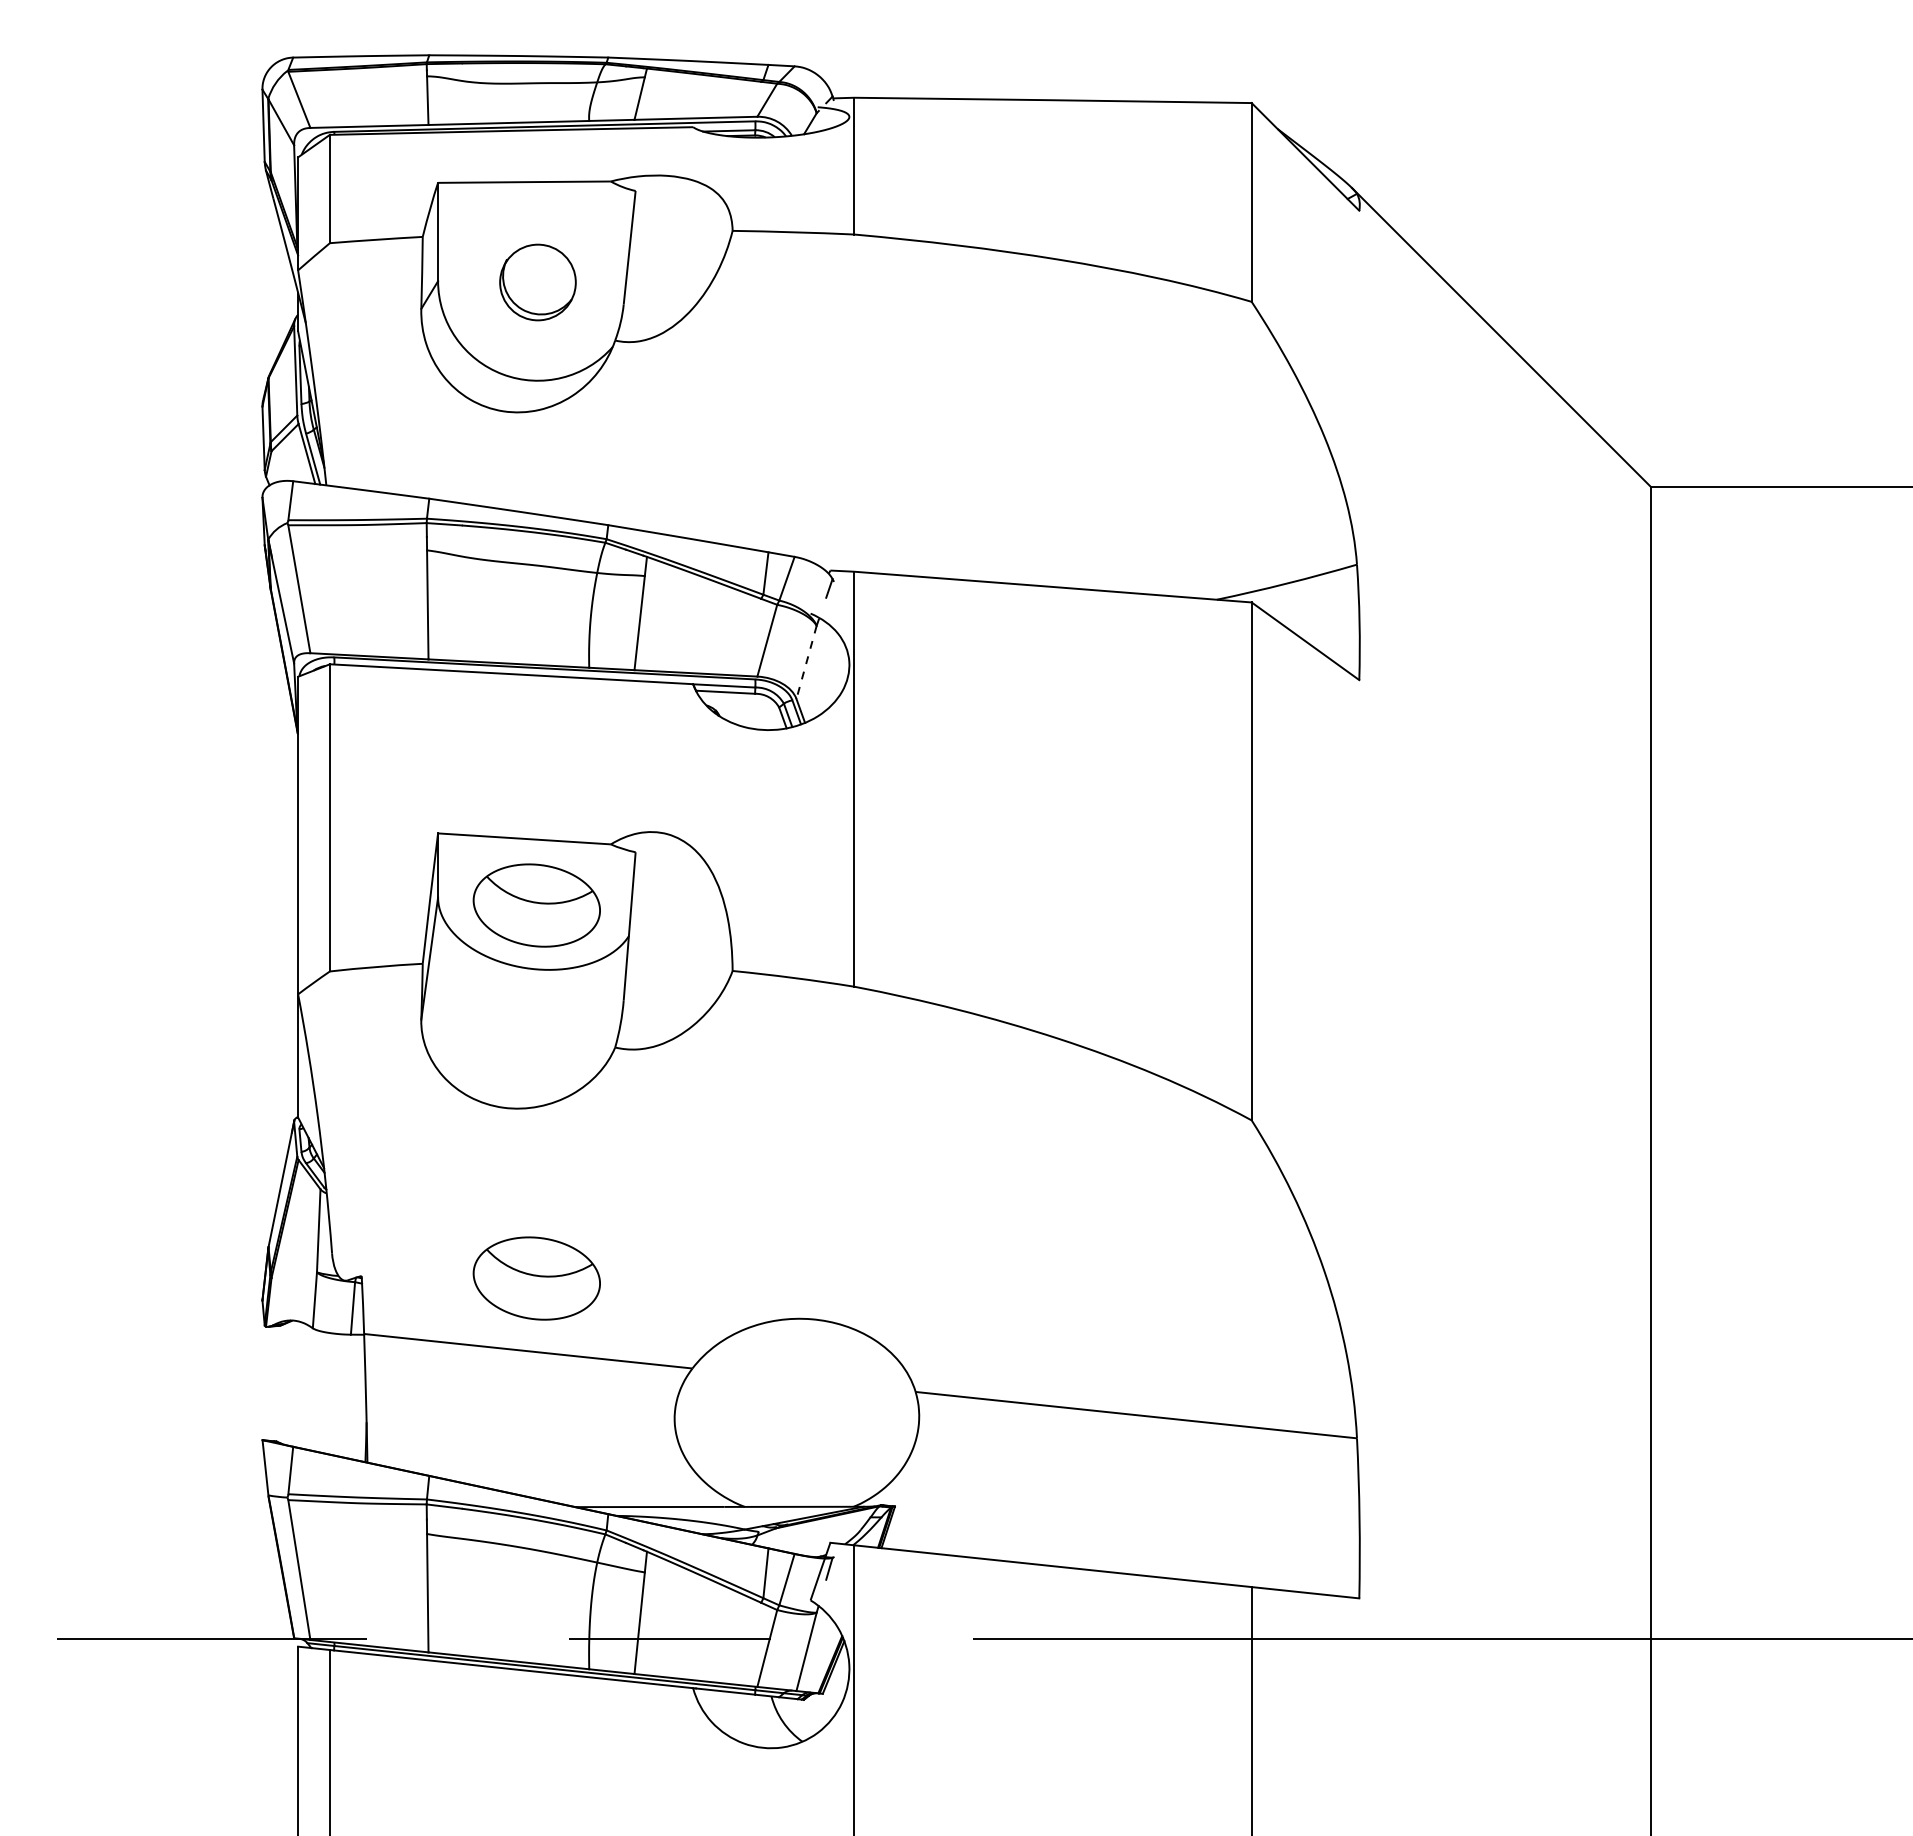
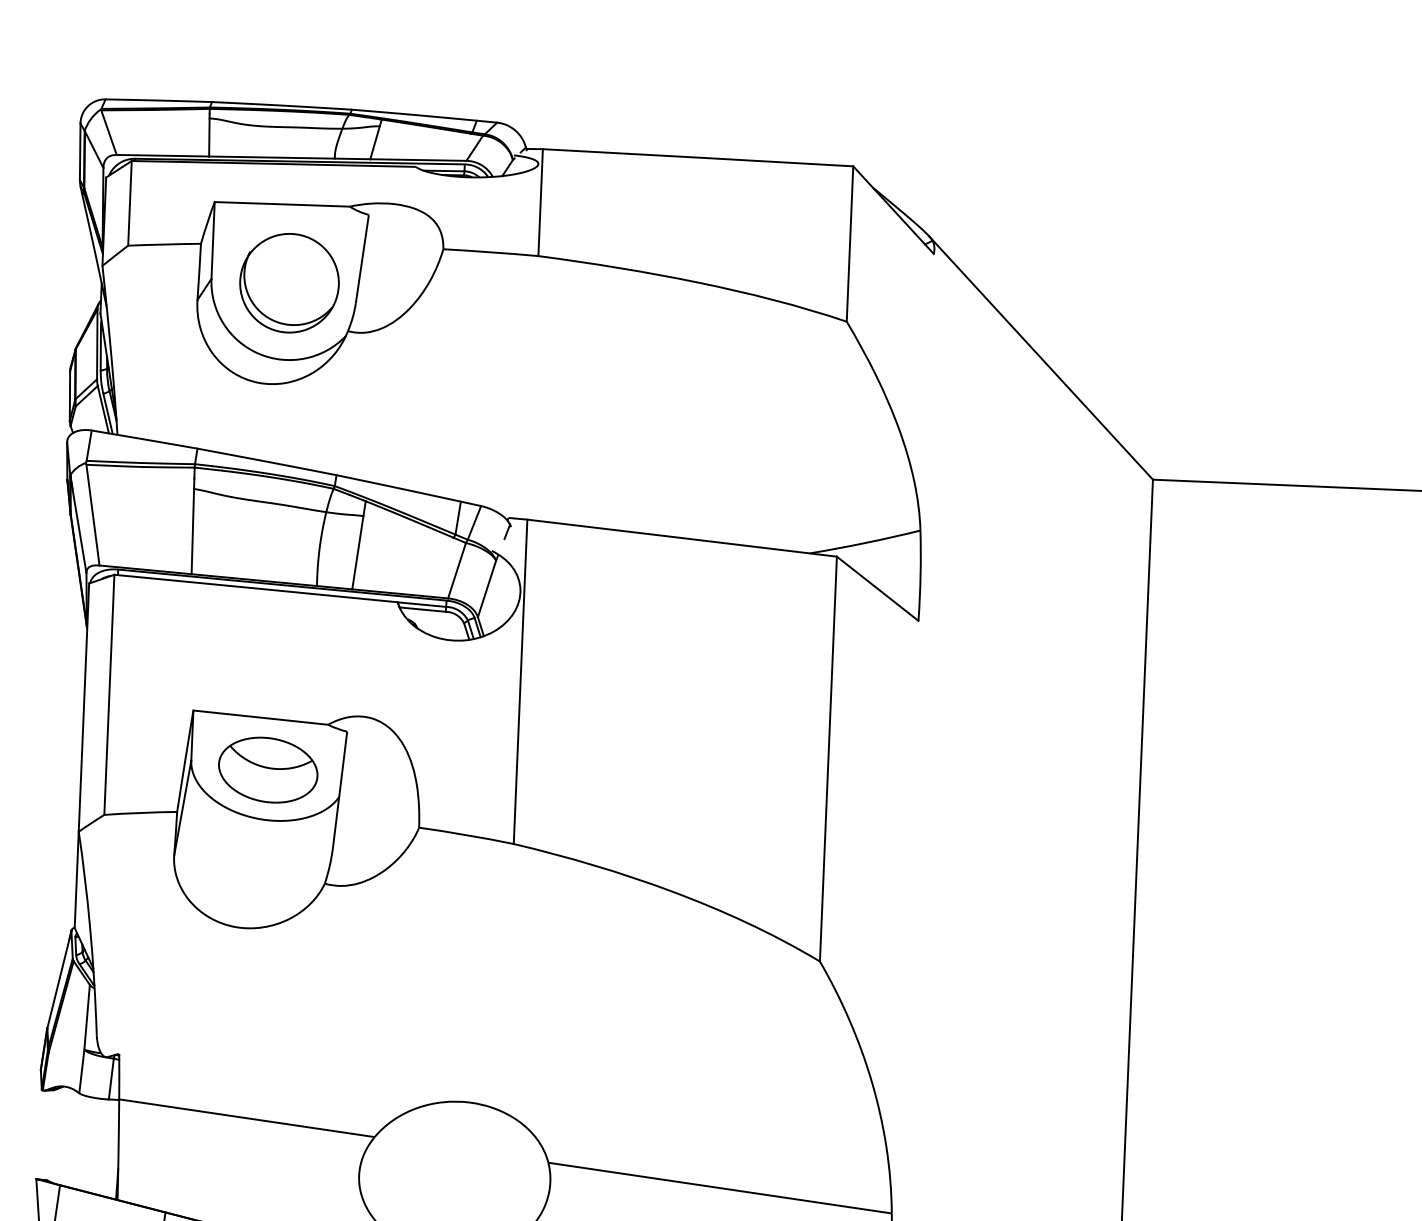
part: (537, 282) -> (289, 283), size x1.67
line: (806, 662) -> (486, 589), dashed -> solid
part: (536, 1278) -> (255, 1061), removed

